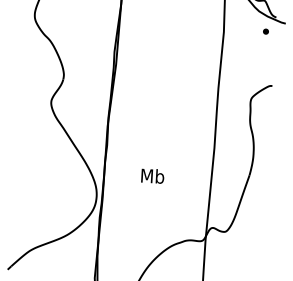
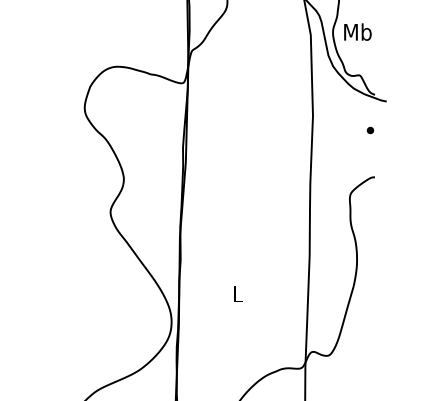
part: (265, 31) -> (370, 130), moved
text: (152, 175) -> (237, 293), Mb -> L

